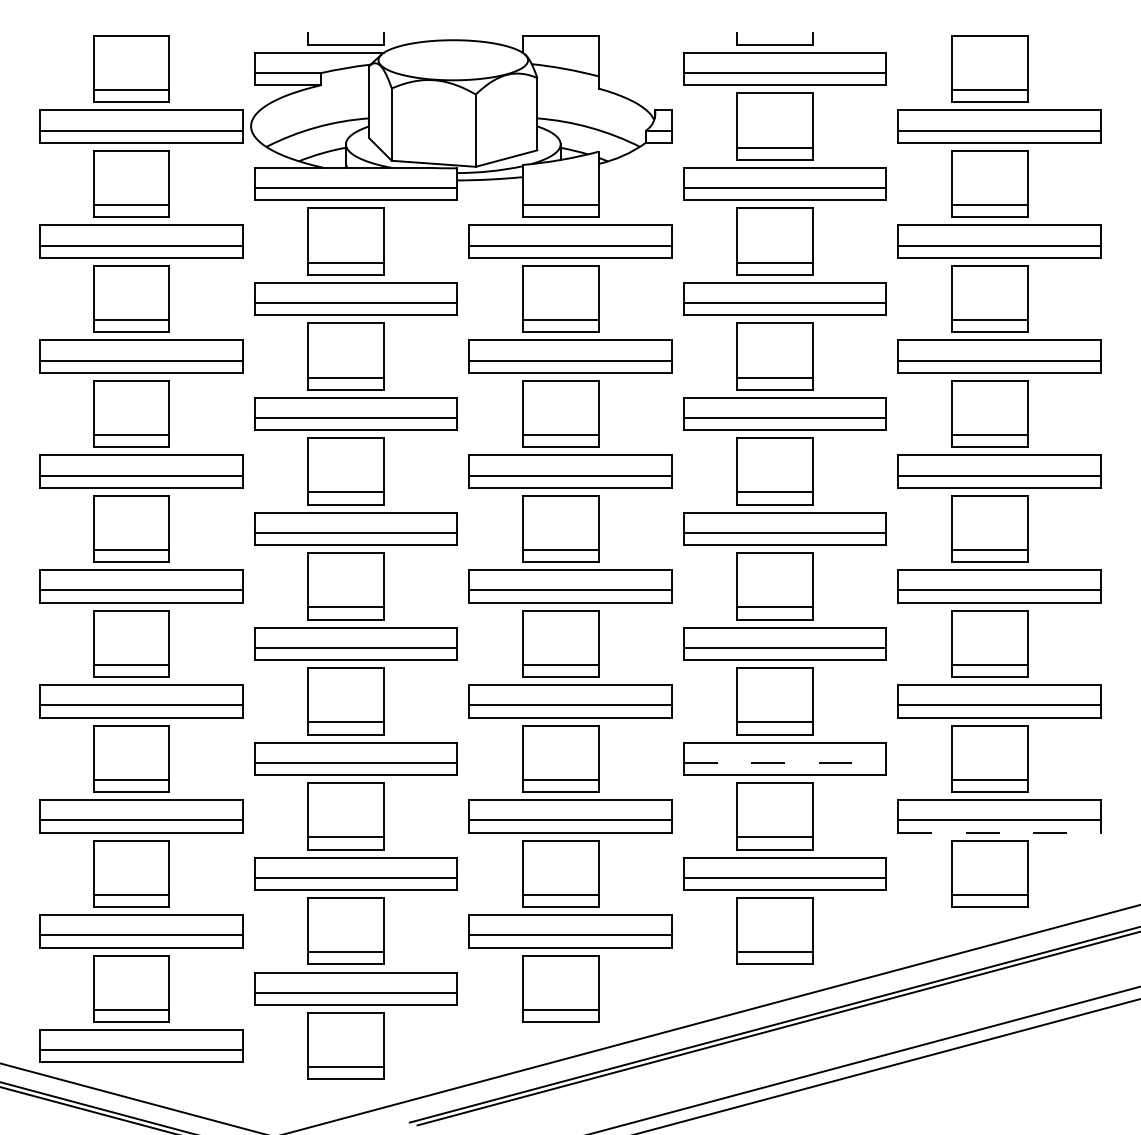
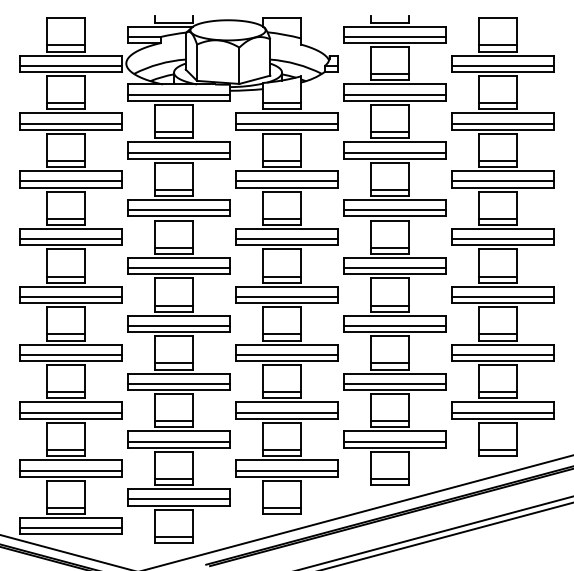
line: (784, 762) -> (394, 383), dashed -> solid
line: (998, 831) -> (502, 418), dashed -> solid

